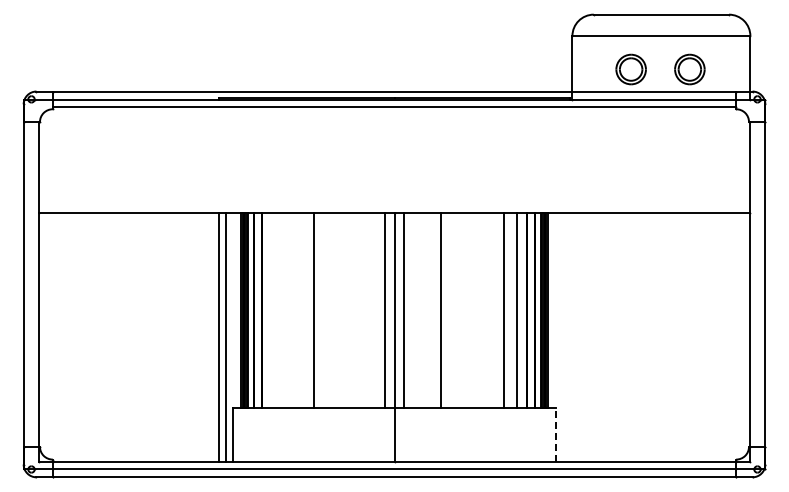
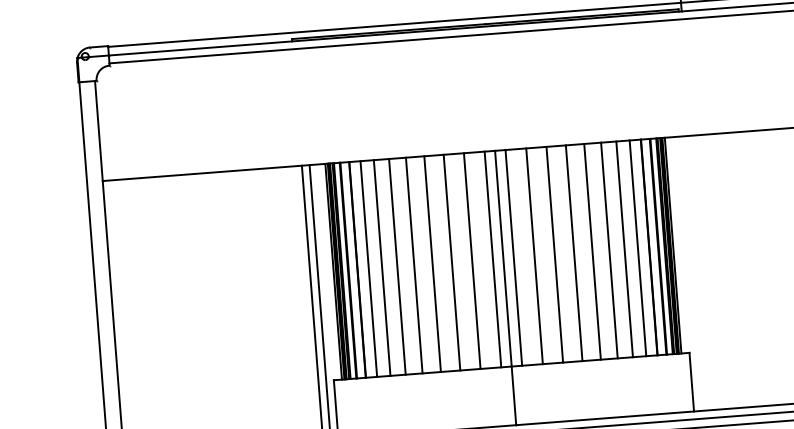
line: (272, 310) -> (368, 268), added
line: (284, 310) -> (382, 267), added
line: (298, 310) -> (397, 266), added
line: (330, 310) -> (432, 263), added
line: (347, 310) -> (451, 262), added
line: (366, 310) -> (472, 260), added
line: (422, 310) -> (534, 256), added
line: (458, 310) -> (573, 253), added
line: (475, 310) -> (592, 251), added
line: (490, 310) -> (609, 250), added
line: (555, 435) -> (691, 382), dashed -> solid

